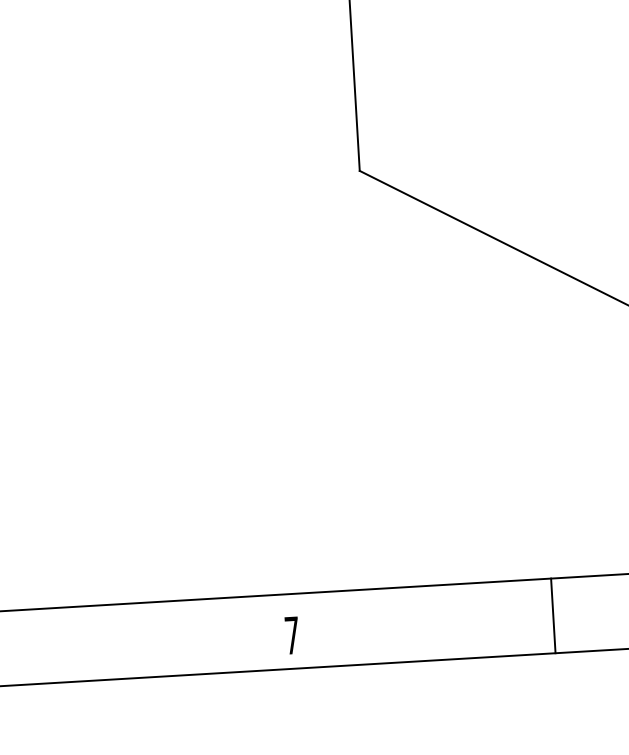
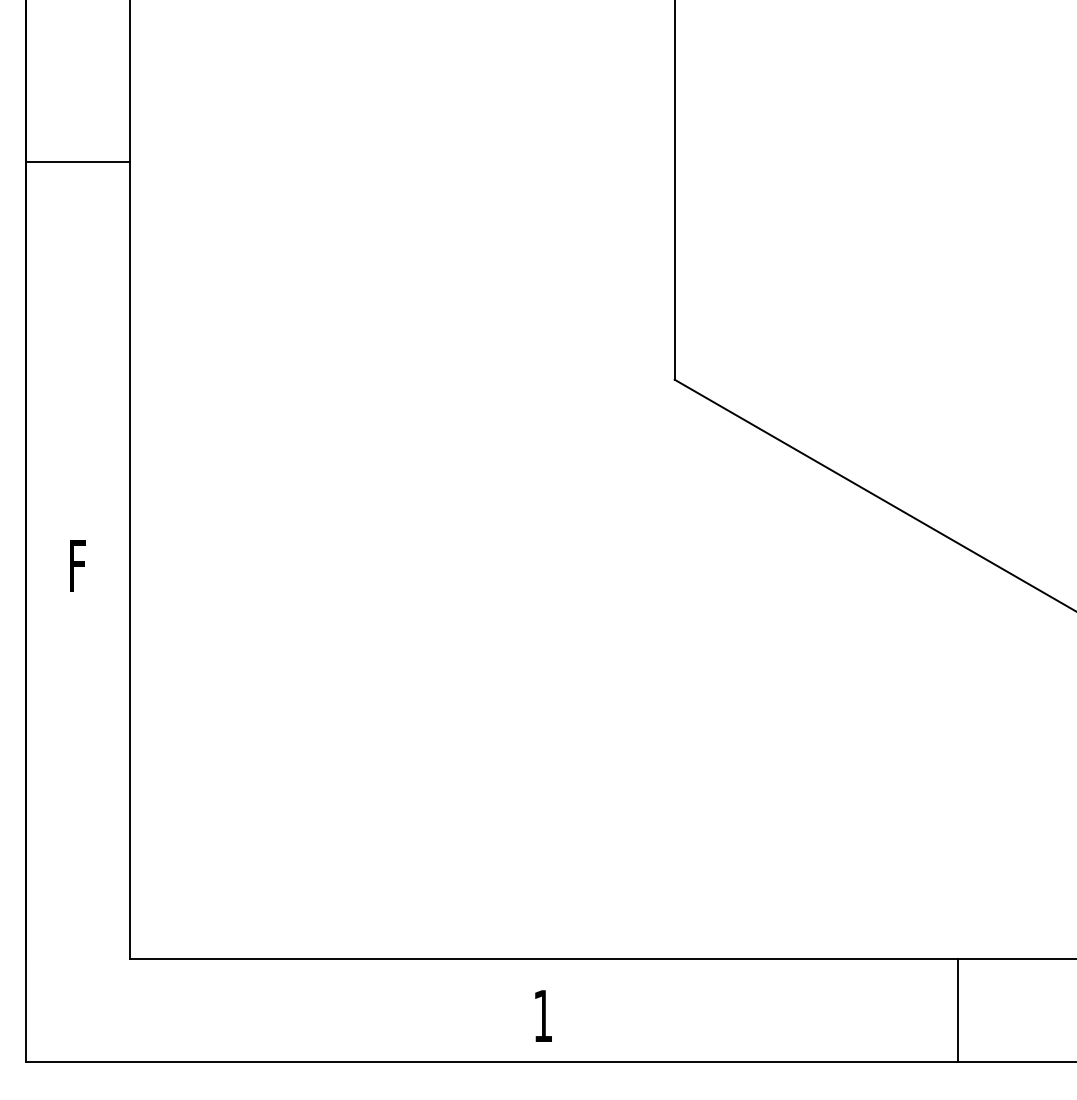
line: (553, 616) -> (957, 1010), moved
text: (292, 635) -> (543, 1015), 7 -> 1

